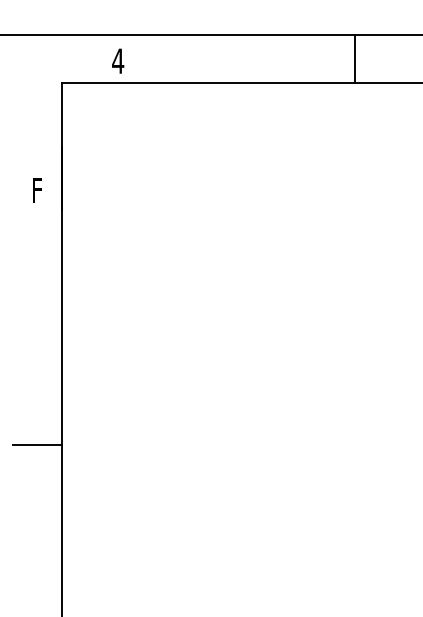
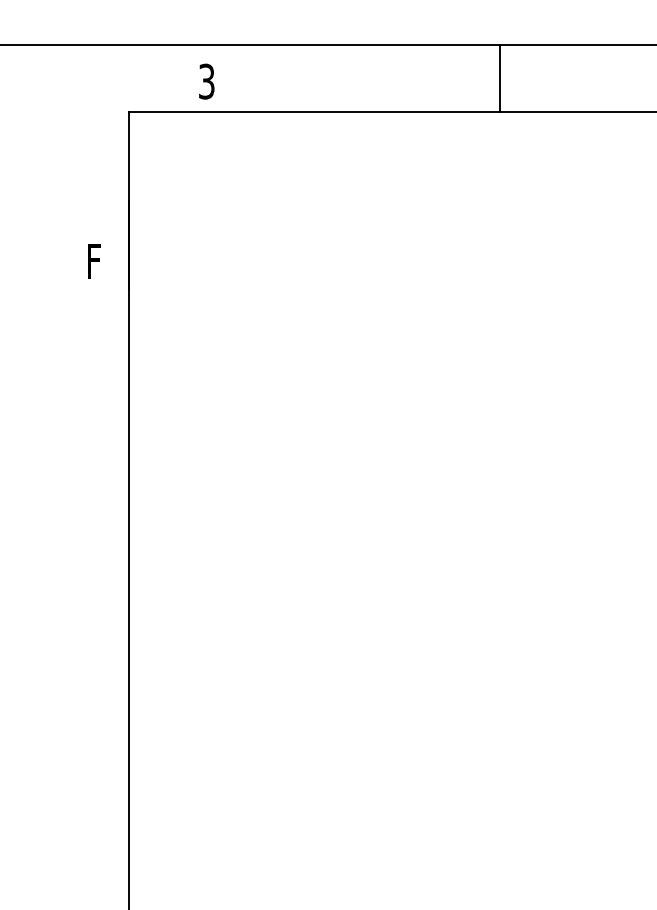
line: (354, 58) -> (499, 78), moved
text: (117, 61) -> (206, 81), 4 -> 3
line: (37, 444) -> (94, 614), removed

